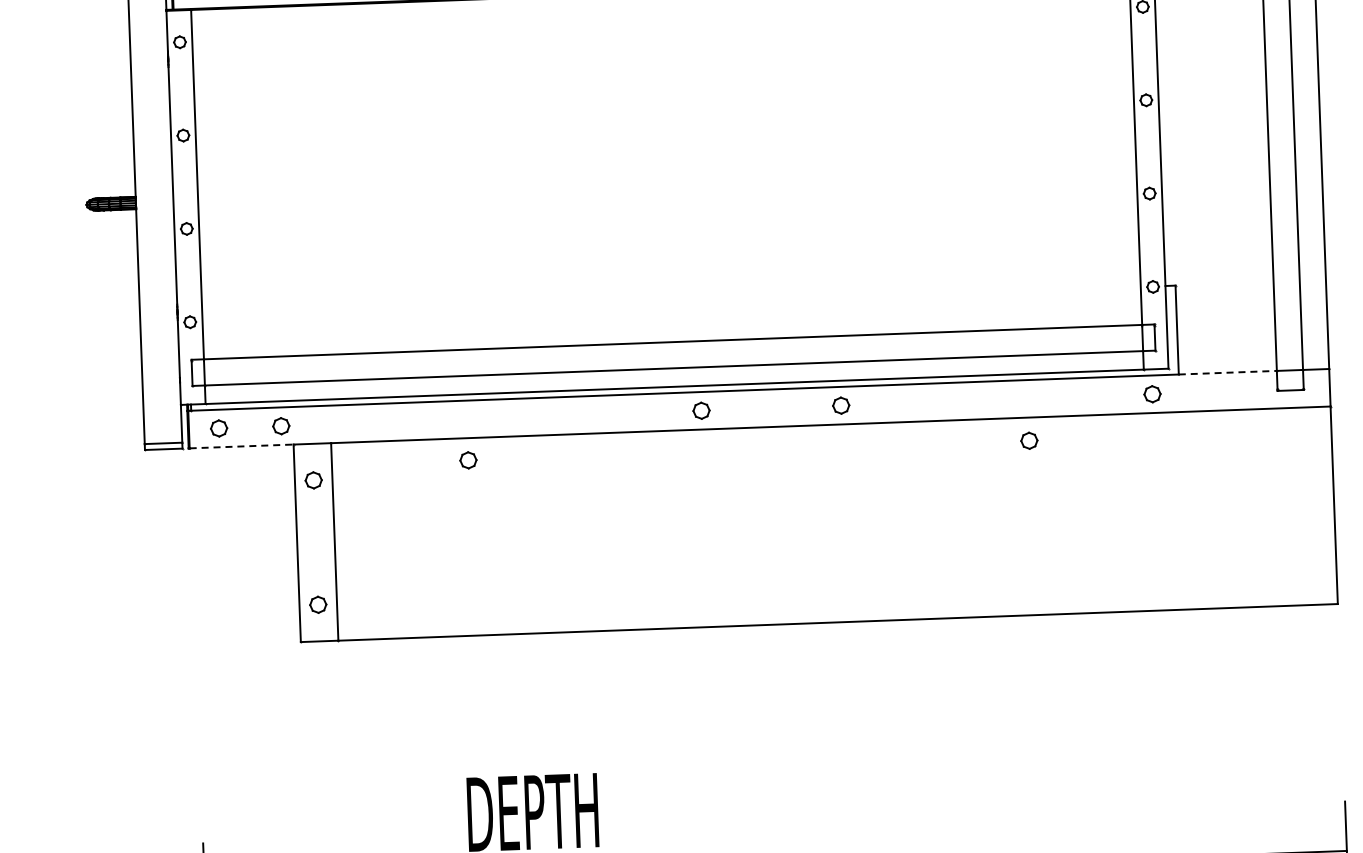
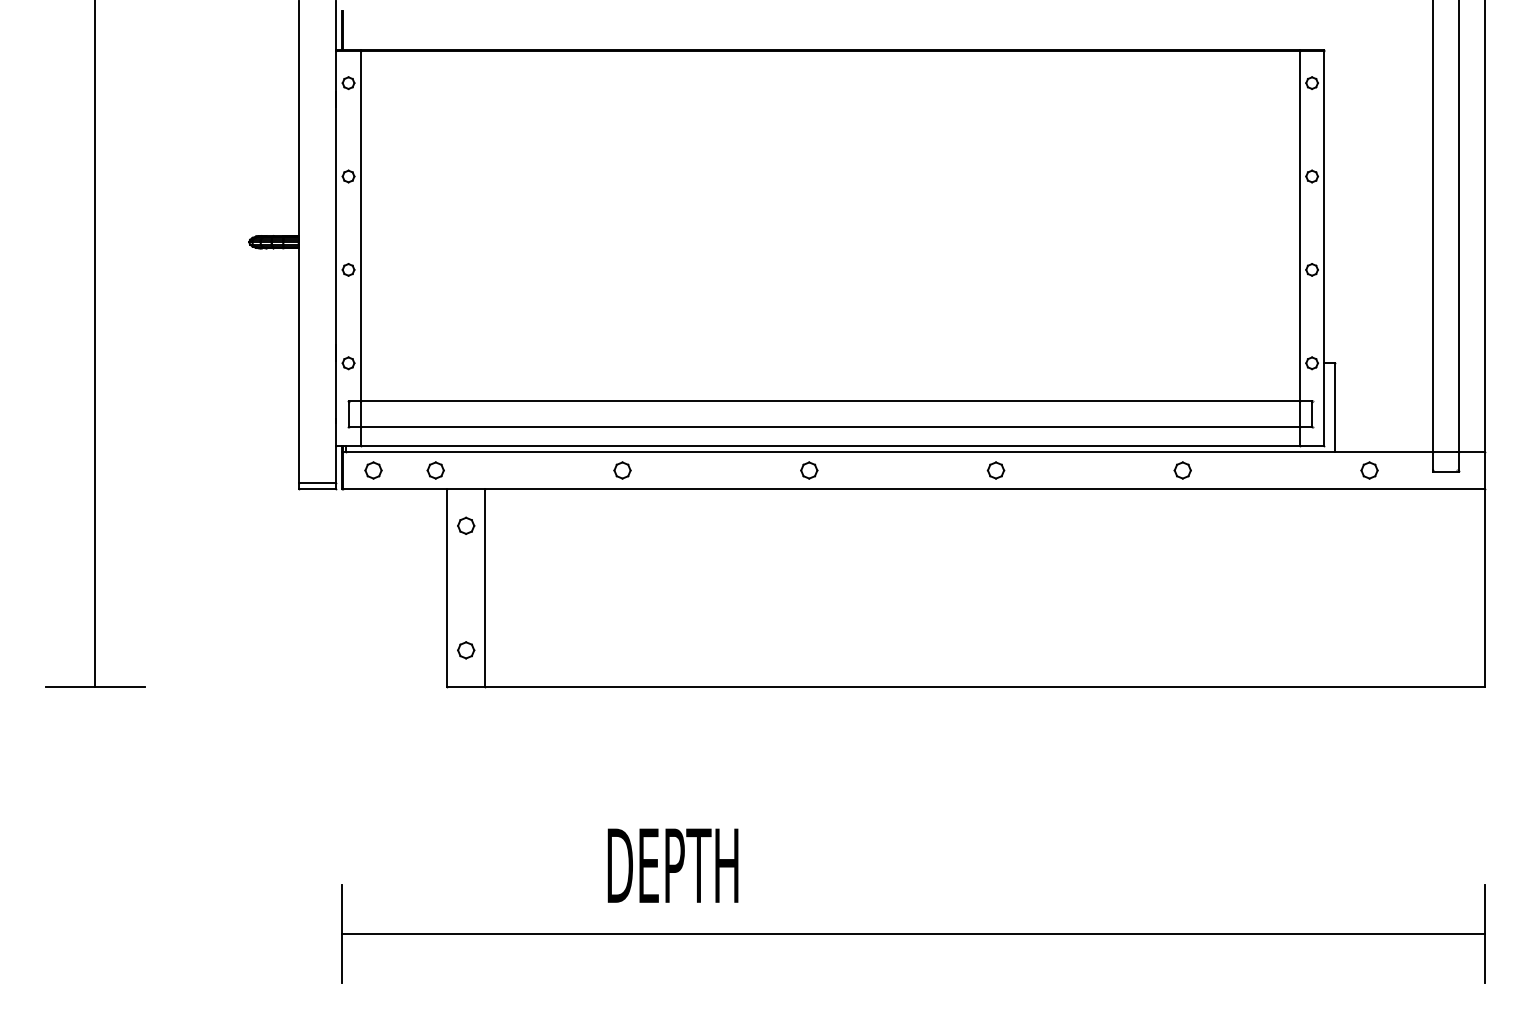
line: (1228, 372) -> (1384, 451), dashed -> solid
part: (1152, 394) -> (1369, 470), moved
part: (701, 410) -> (809, 470), moved
part: (1029, 440) -> (1182, 470), moved
line: (241, 446) -> (395, 489), dashed -> solid
part: (468, 460) -> (622, 470), moved

